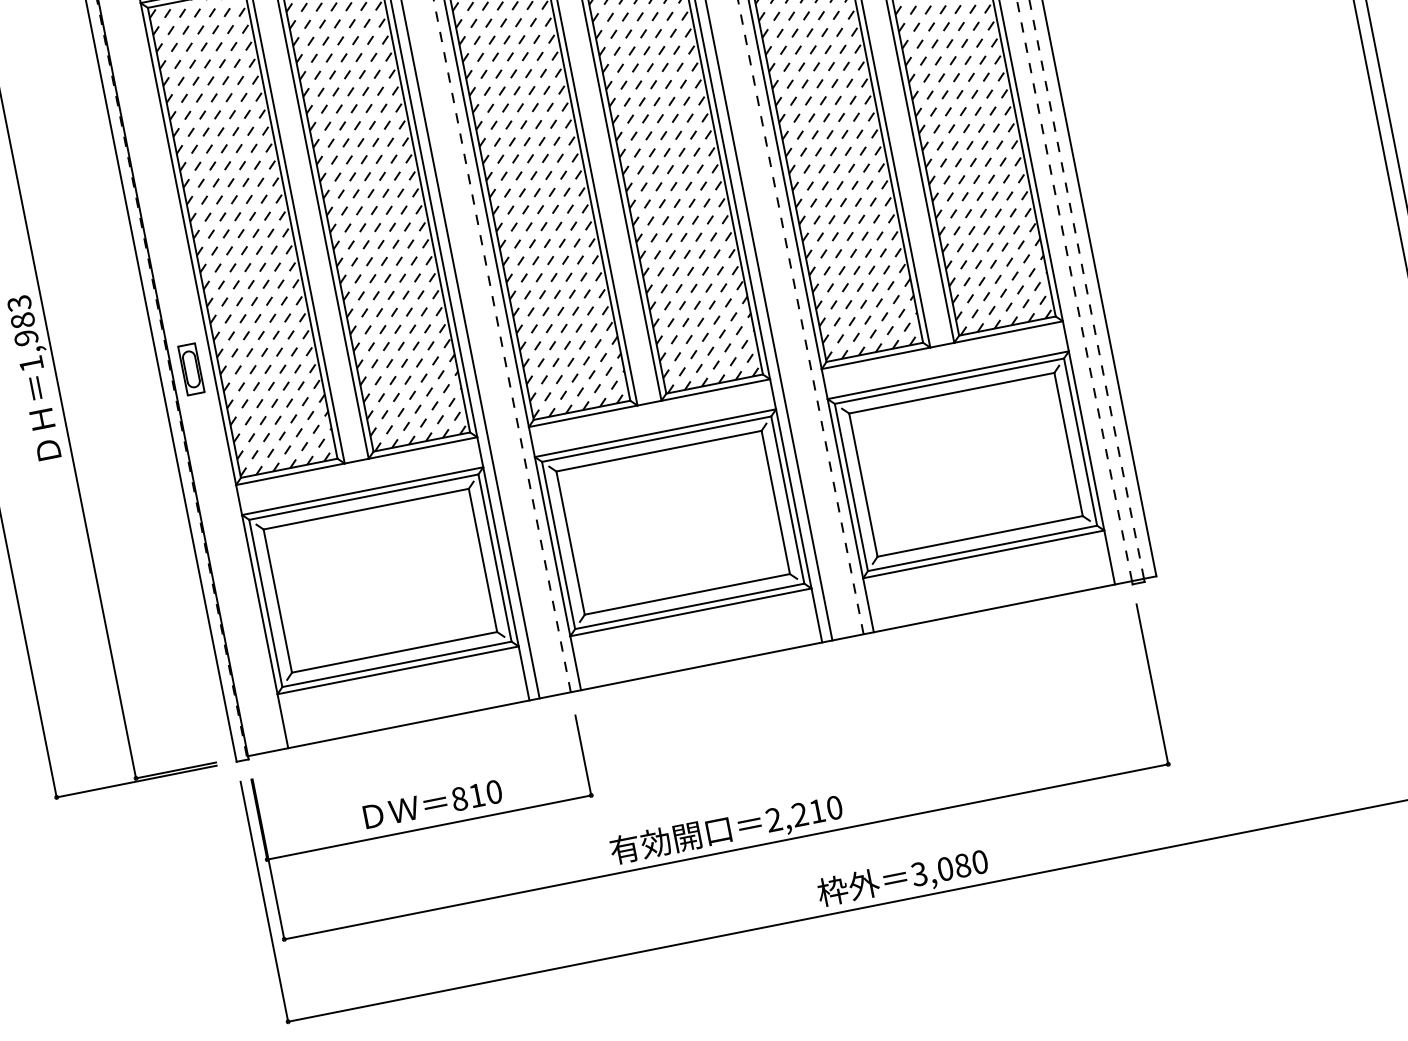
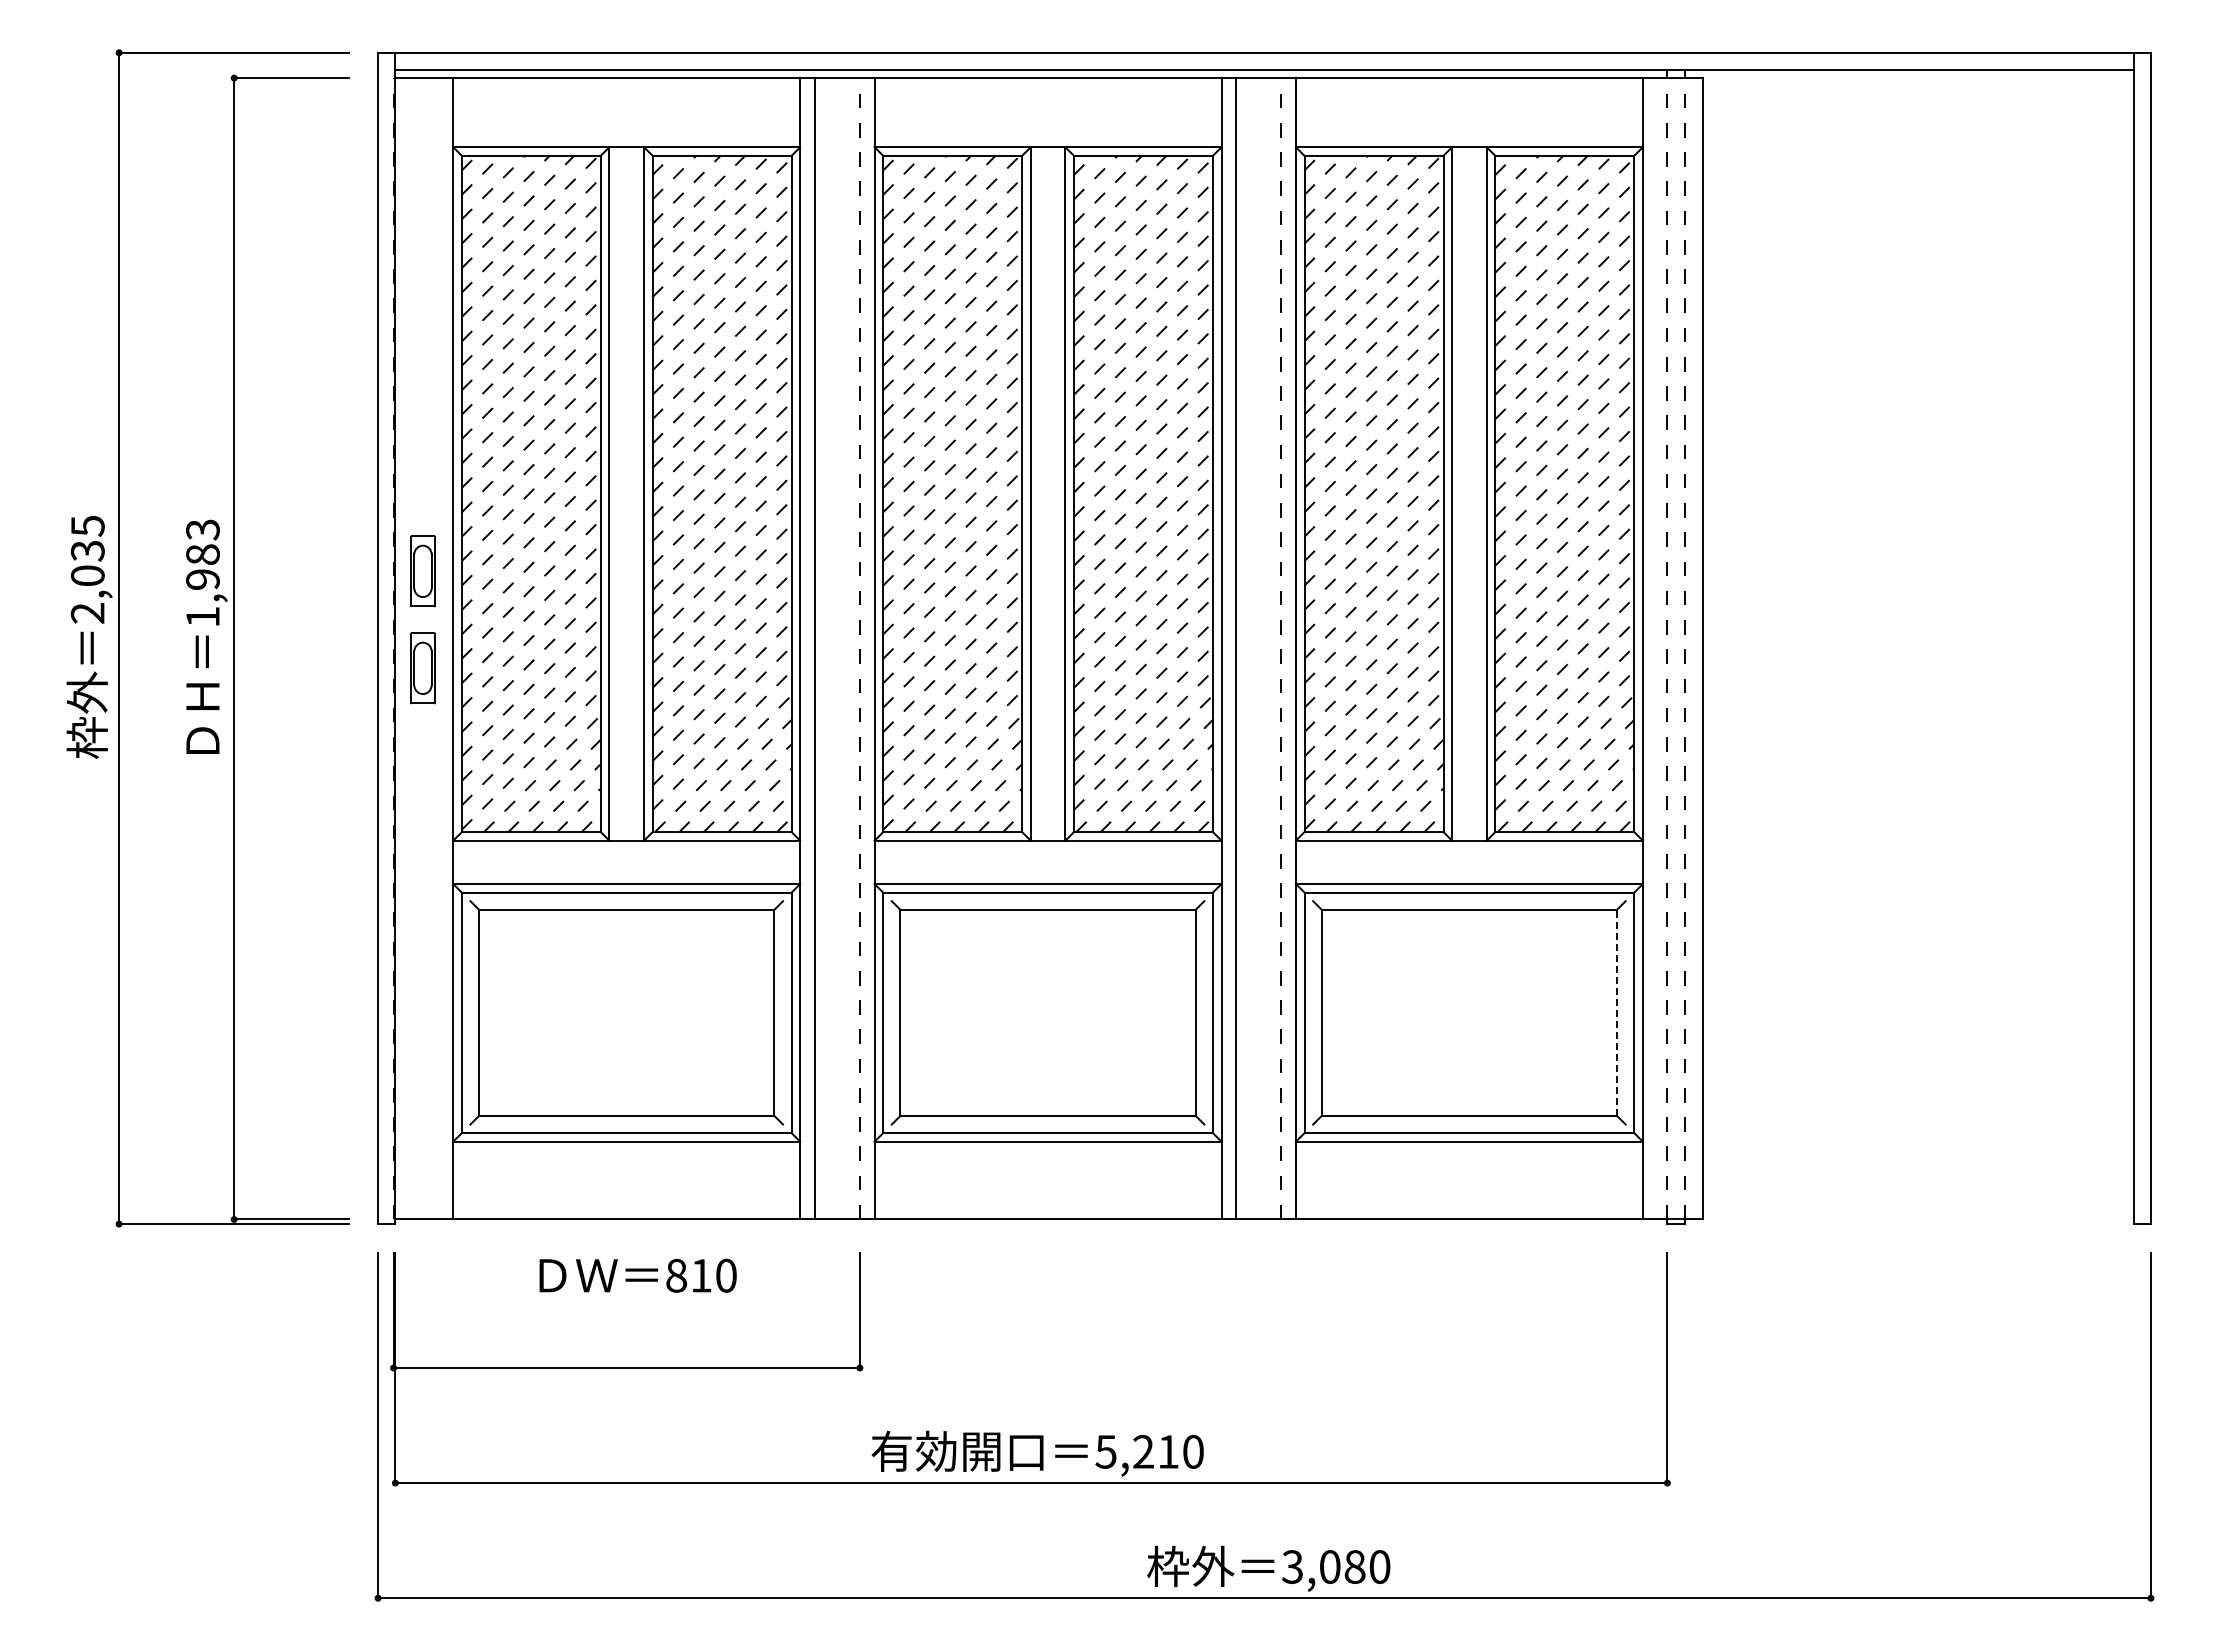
part: (177, 302) -> (422, 571), added
line: (1068, 444) -> (1617, 1012), solid -> dashed
text: (432, 804) -> (637, 1275), moved
text: (773, 819) -> (1105, 1451), 2,210 -> 5,210

